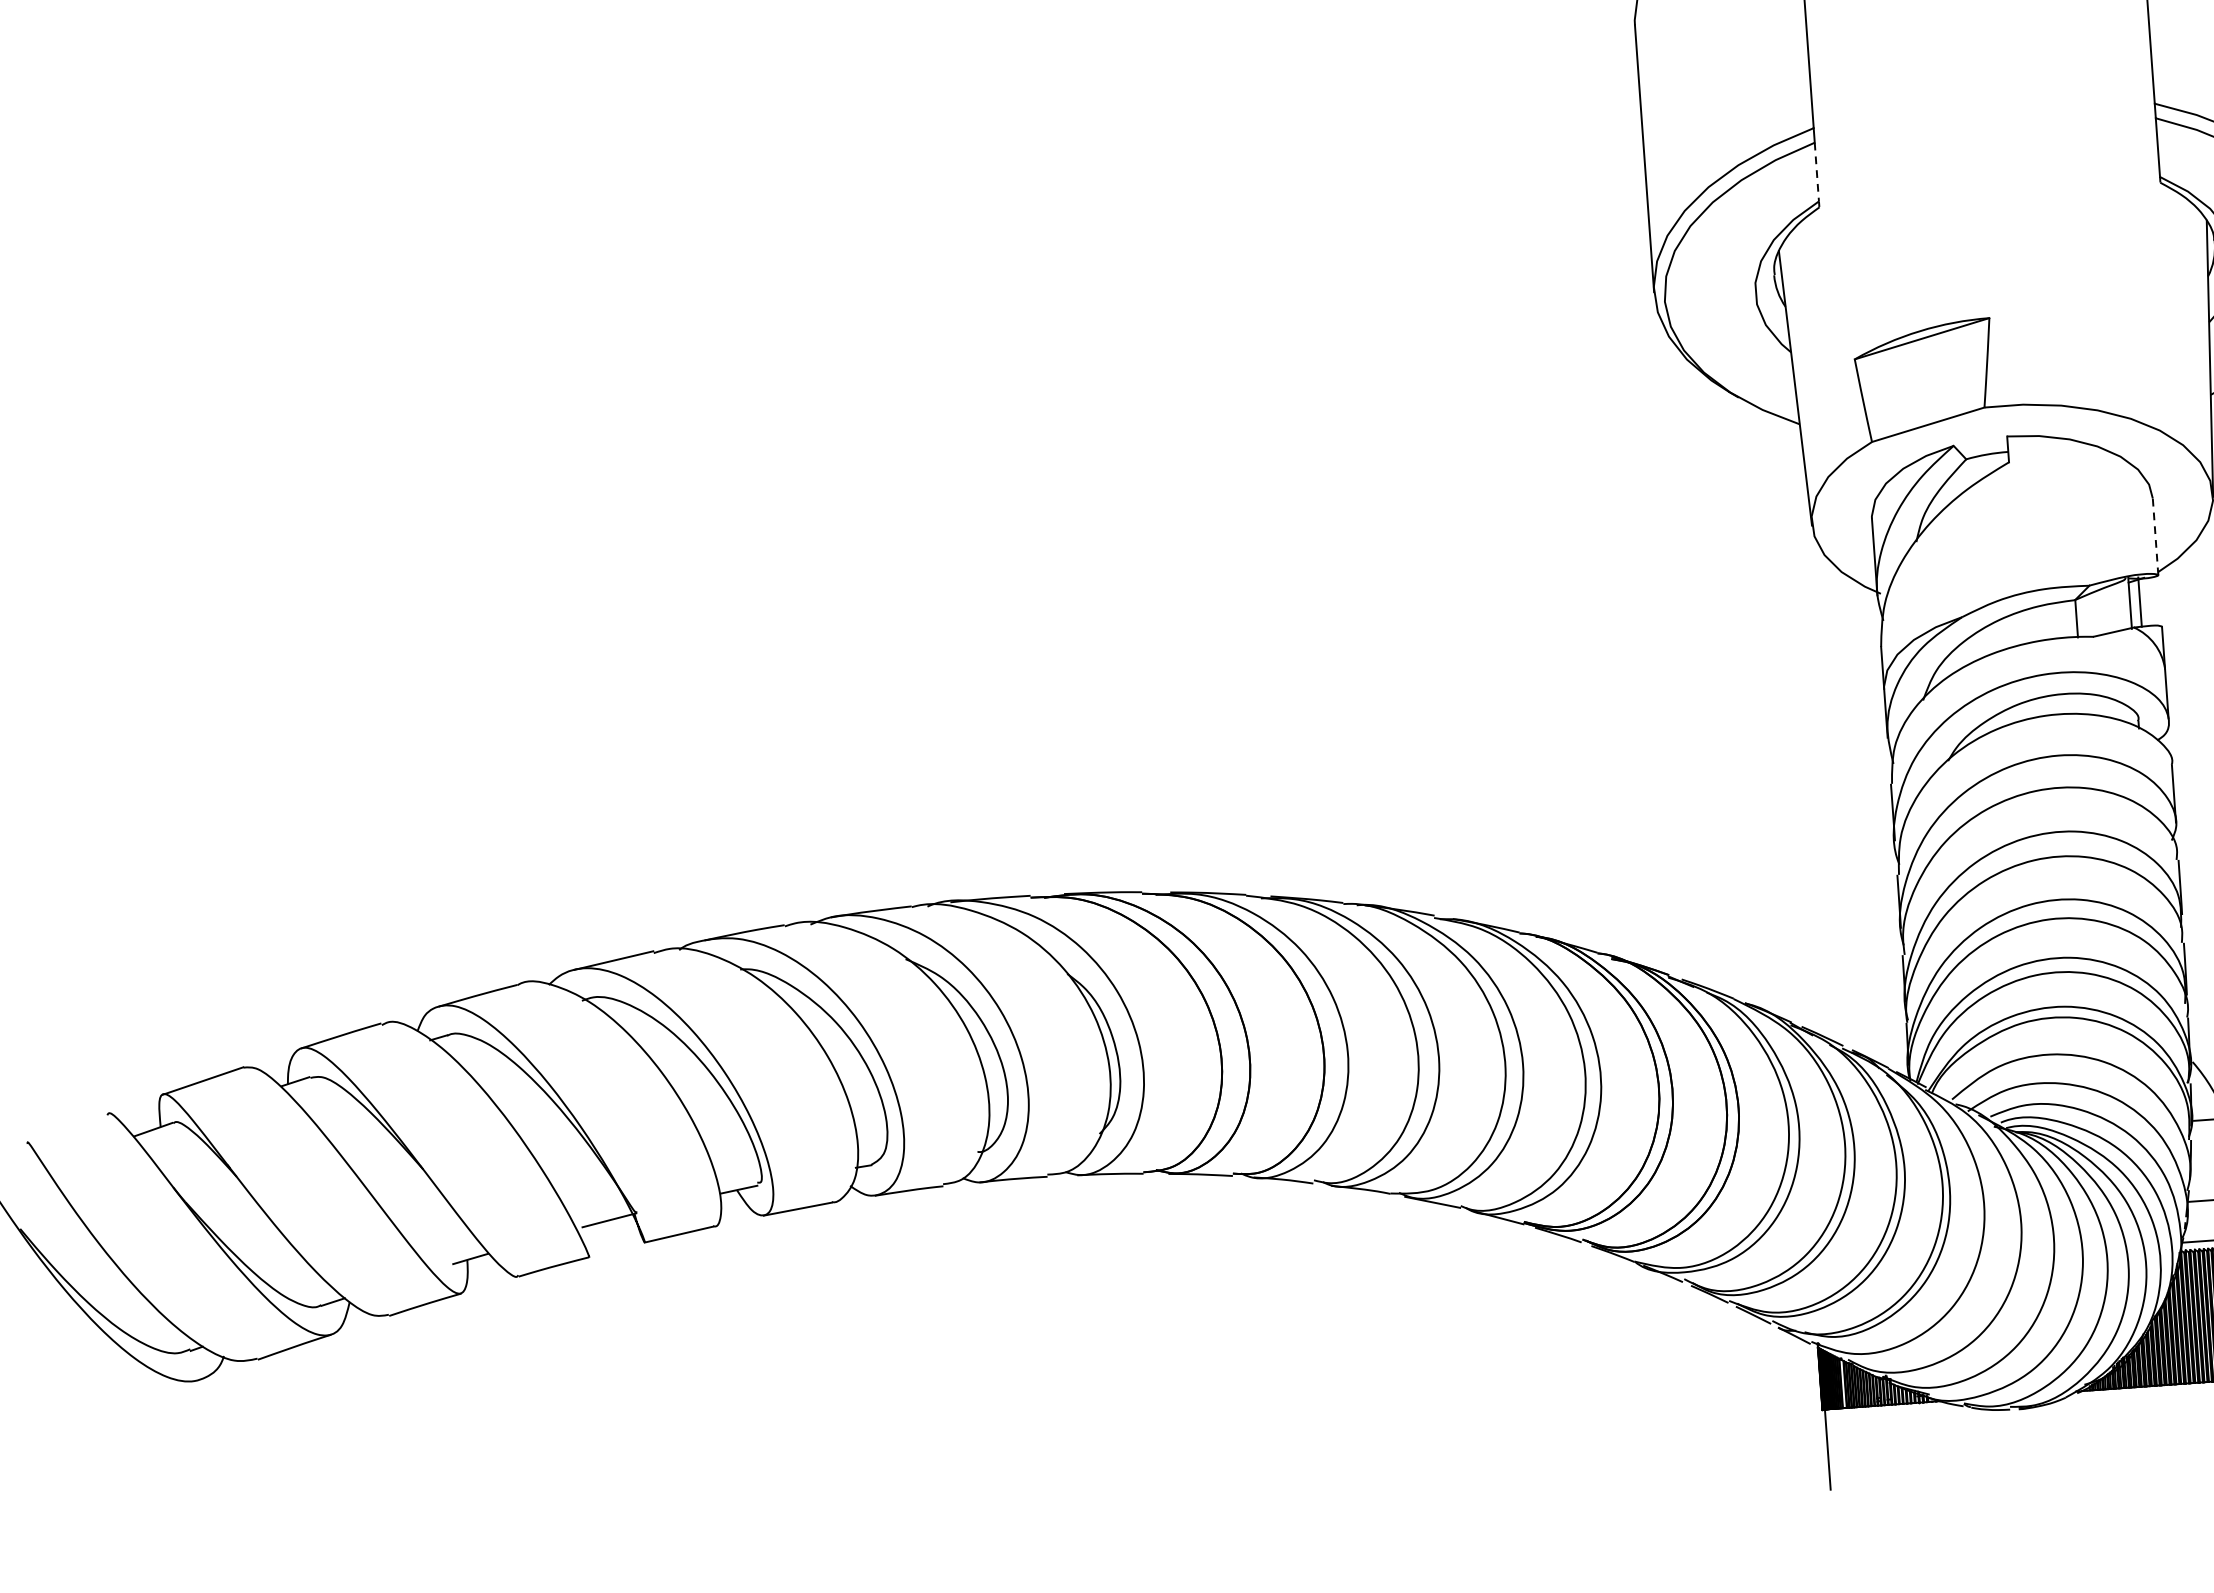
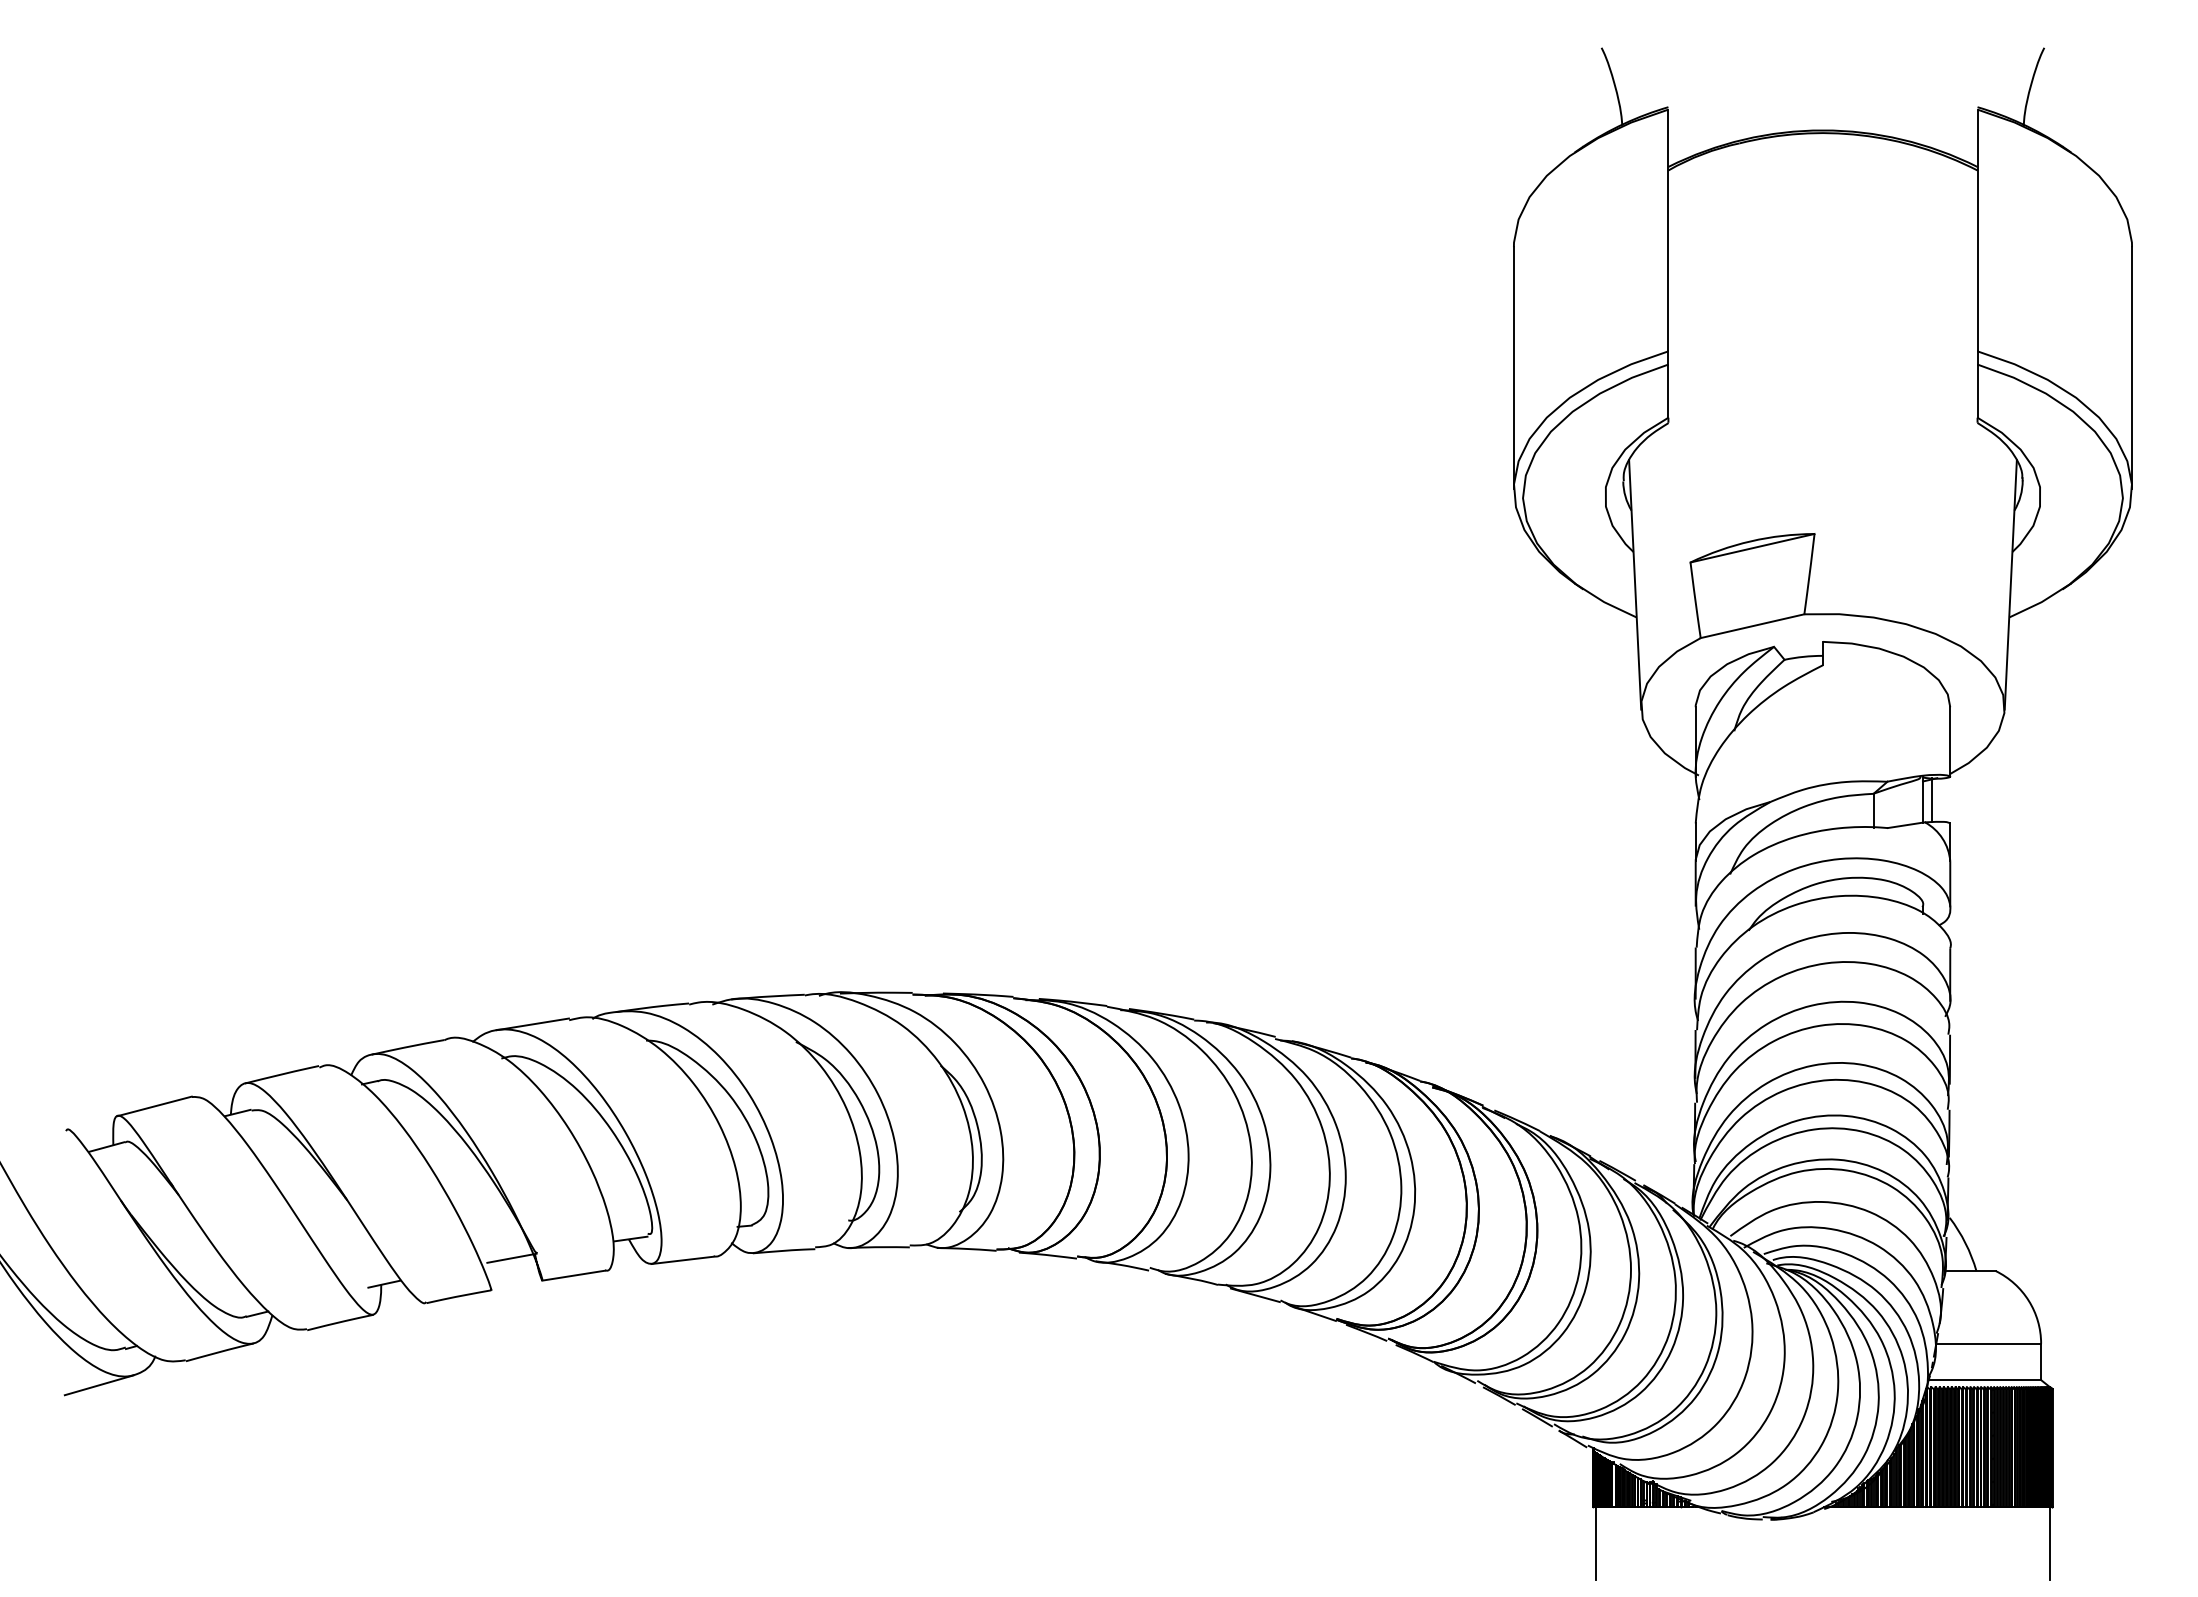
line: (1816, 172) -> (1668, 391), dashed -> solid
line: (2155, 537) -> (1950, 742), dashed -> solid
line: (163, 1393) -> (98, 1385), added

